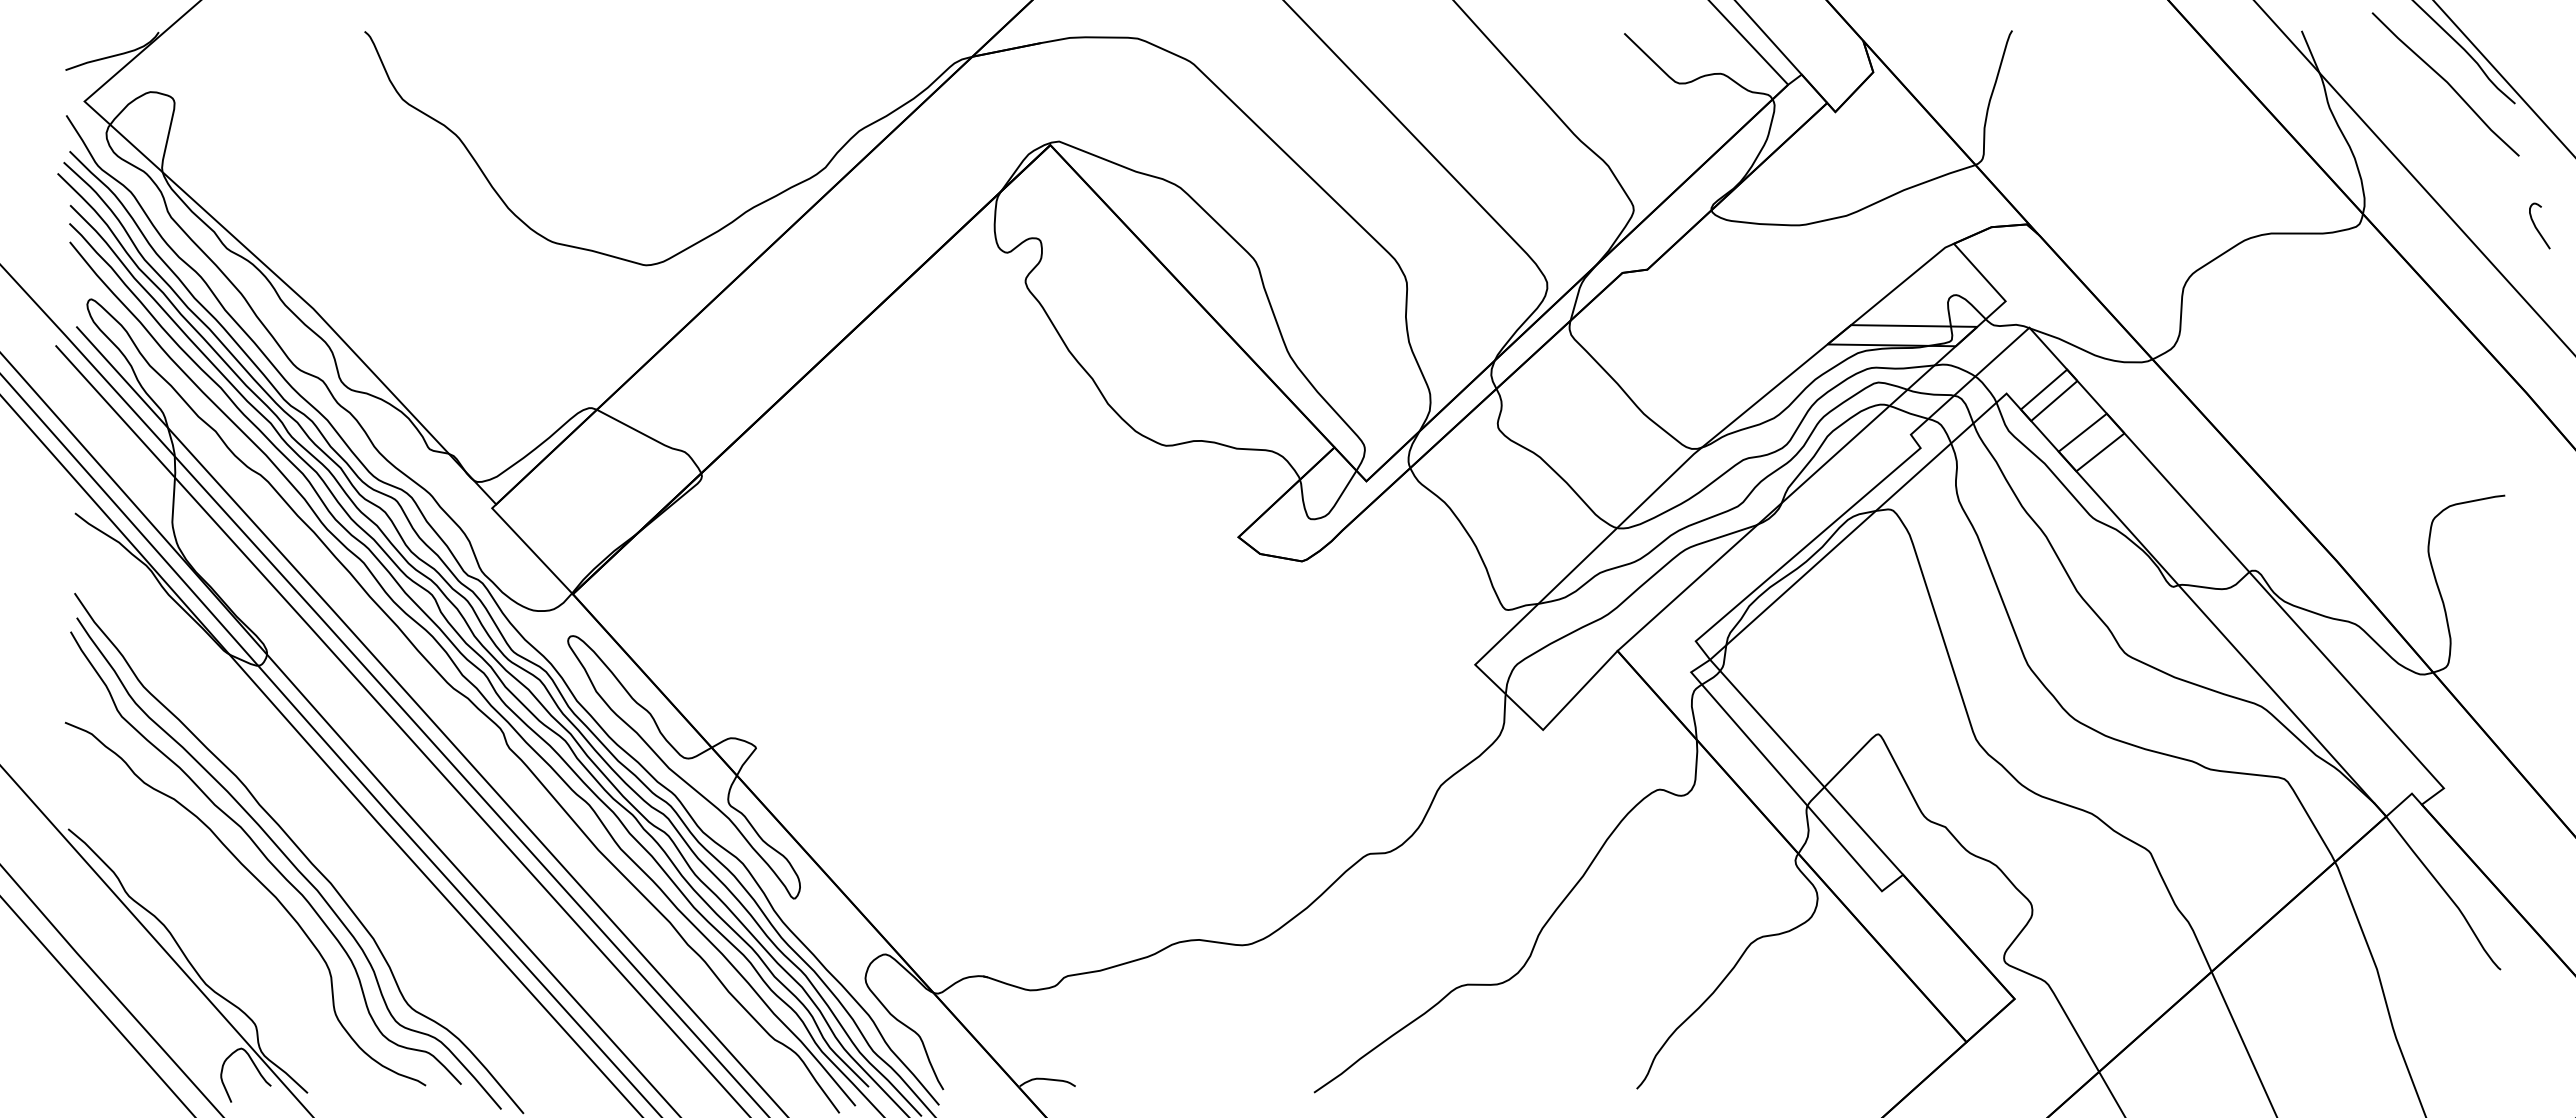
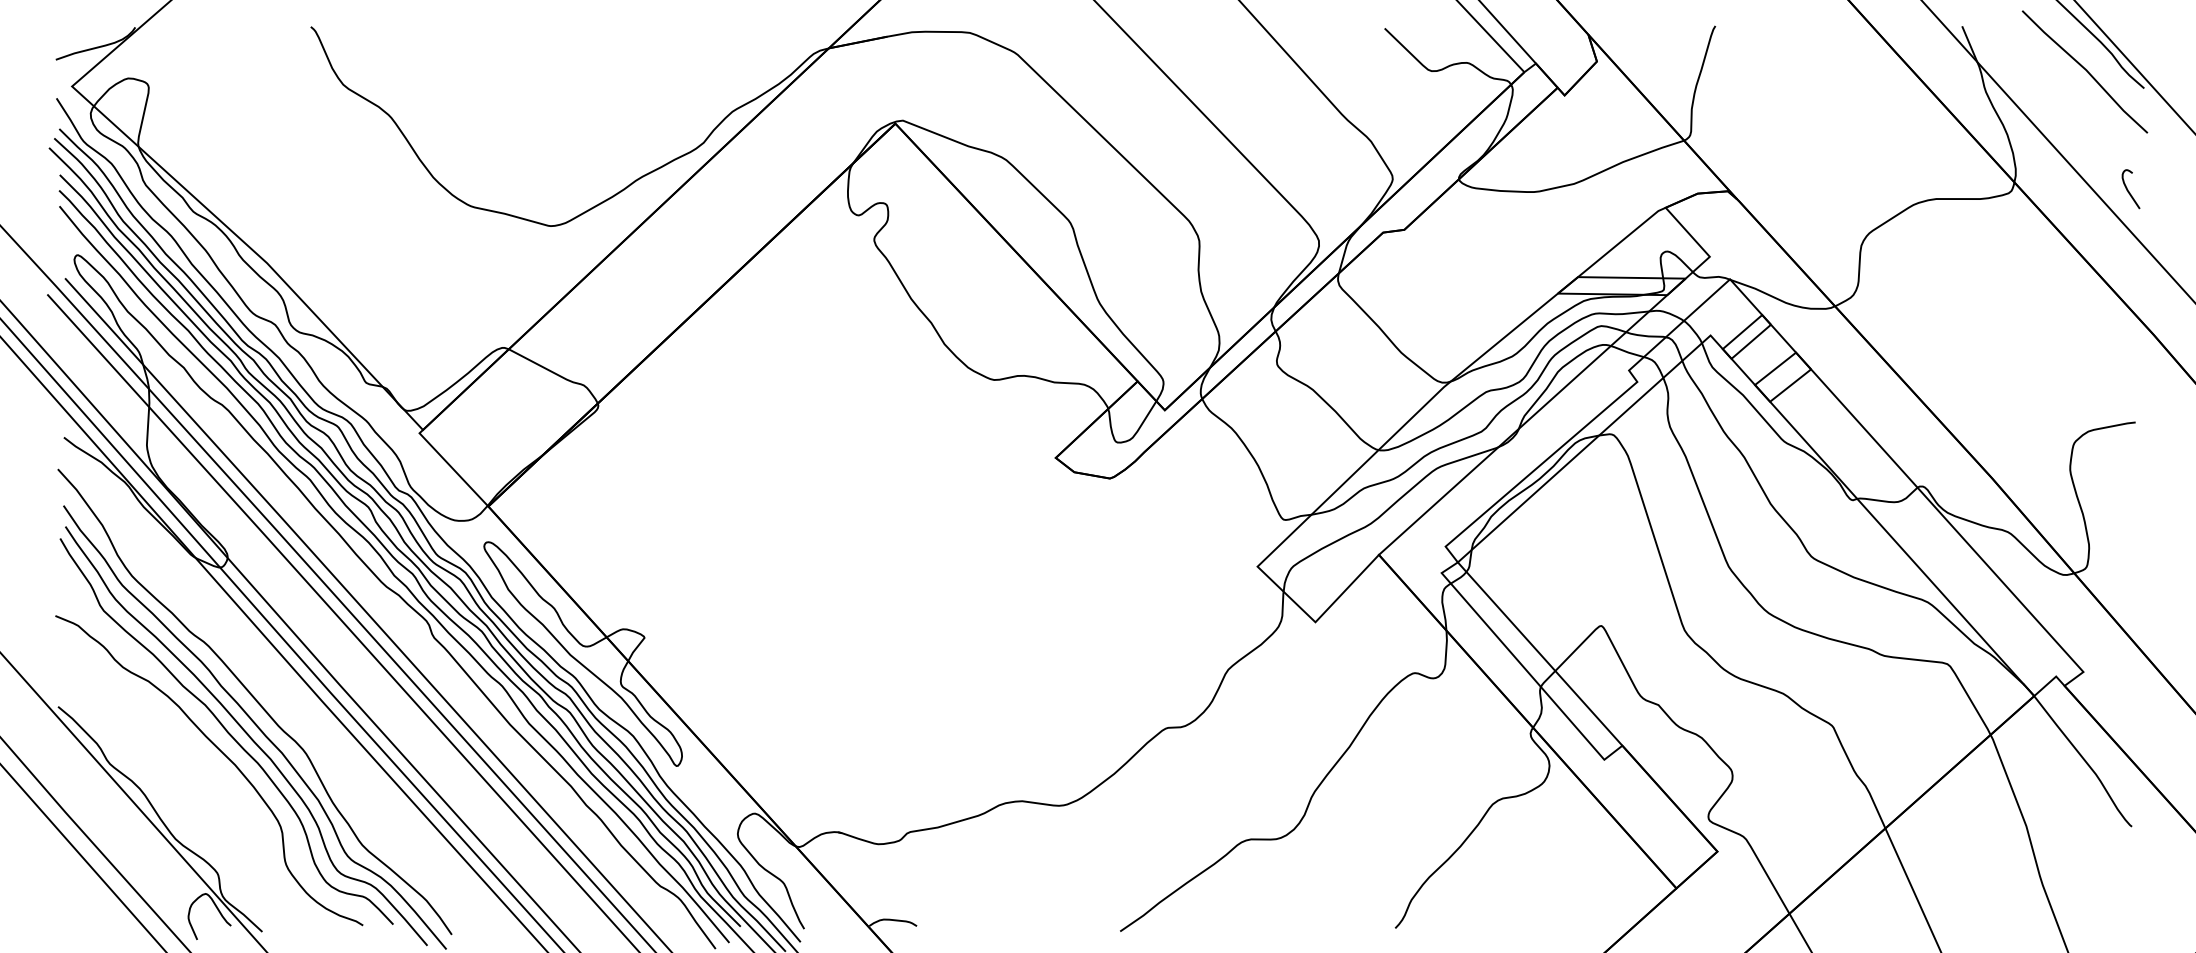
curve: (2536, 226) -> (2128, 189), moved
curve: (299, 821) -> (255, 700), added

